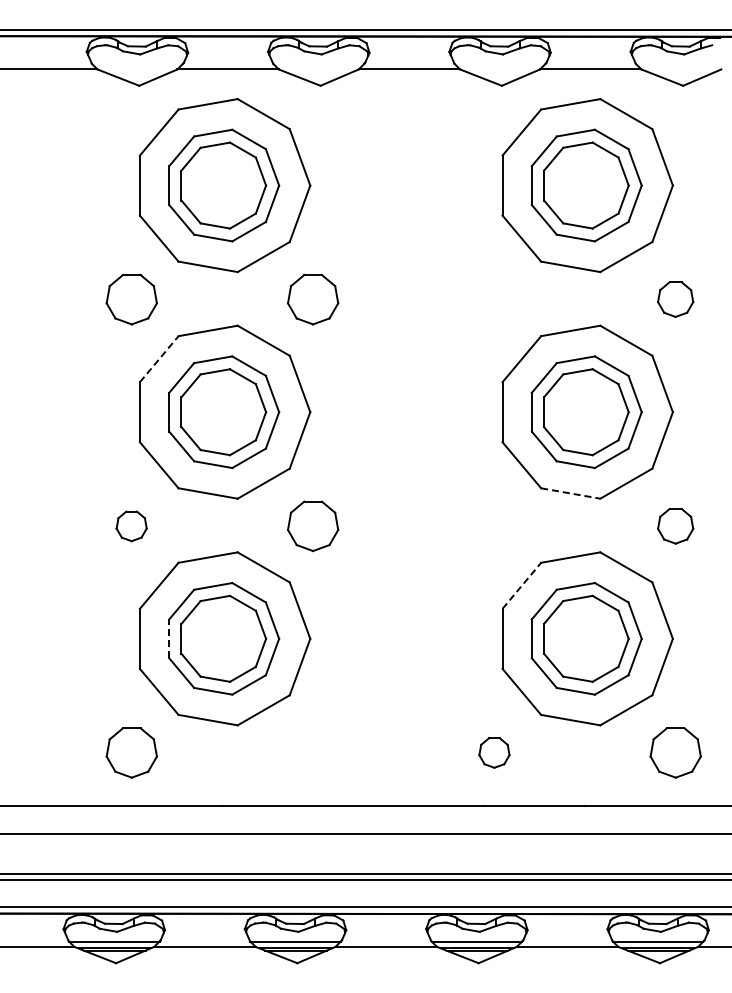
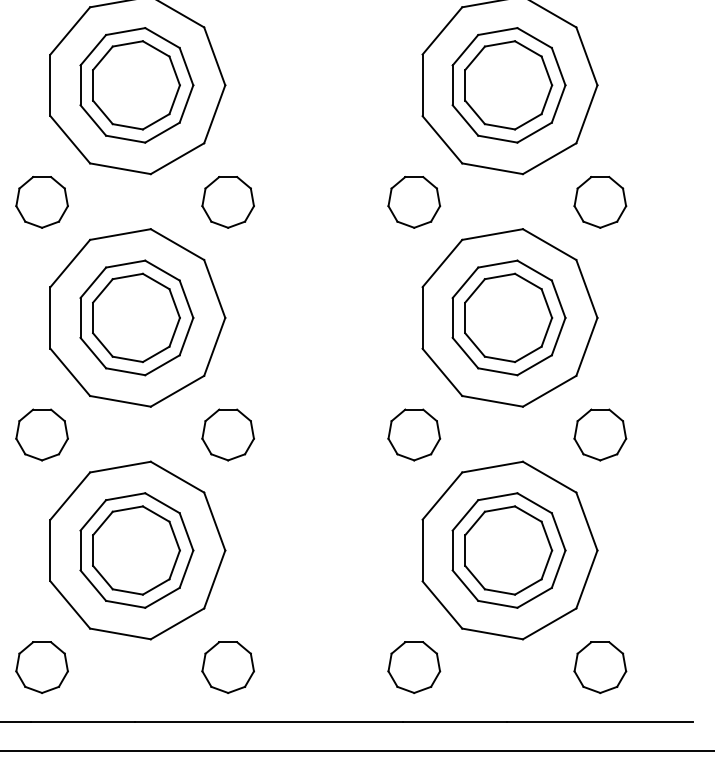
part: (494, 299) -> (414, 202), added
part: (675, 299) -> (600, 202), size x1.43
line: (159, 358) -> (70, 262), dashed -> solid
line: (571, 493) -> (493, 401), dashed -> solid
part: (131, 526) -> (41, 435), size x1.67
part: (494, 526) -> (414, 435), added
part: (675, 526) -> (600, 435), size x1.43
line: (522, 585) -> (443, 495), dashed -> solid
line: (169, 638) -> (80, 550), dashed -> solid
part: (313, 752) -> (228, 667), added
part: (494, 752) -> (414, 667), size x1.67

